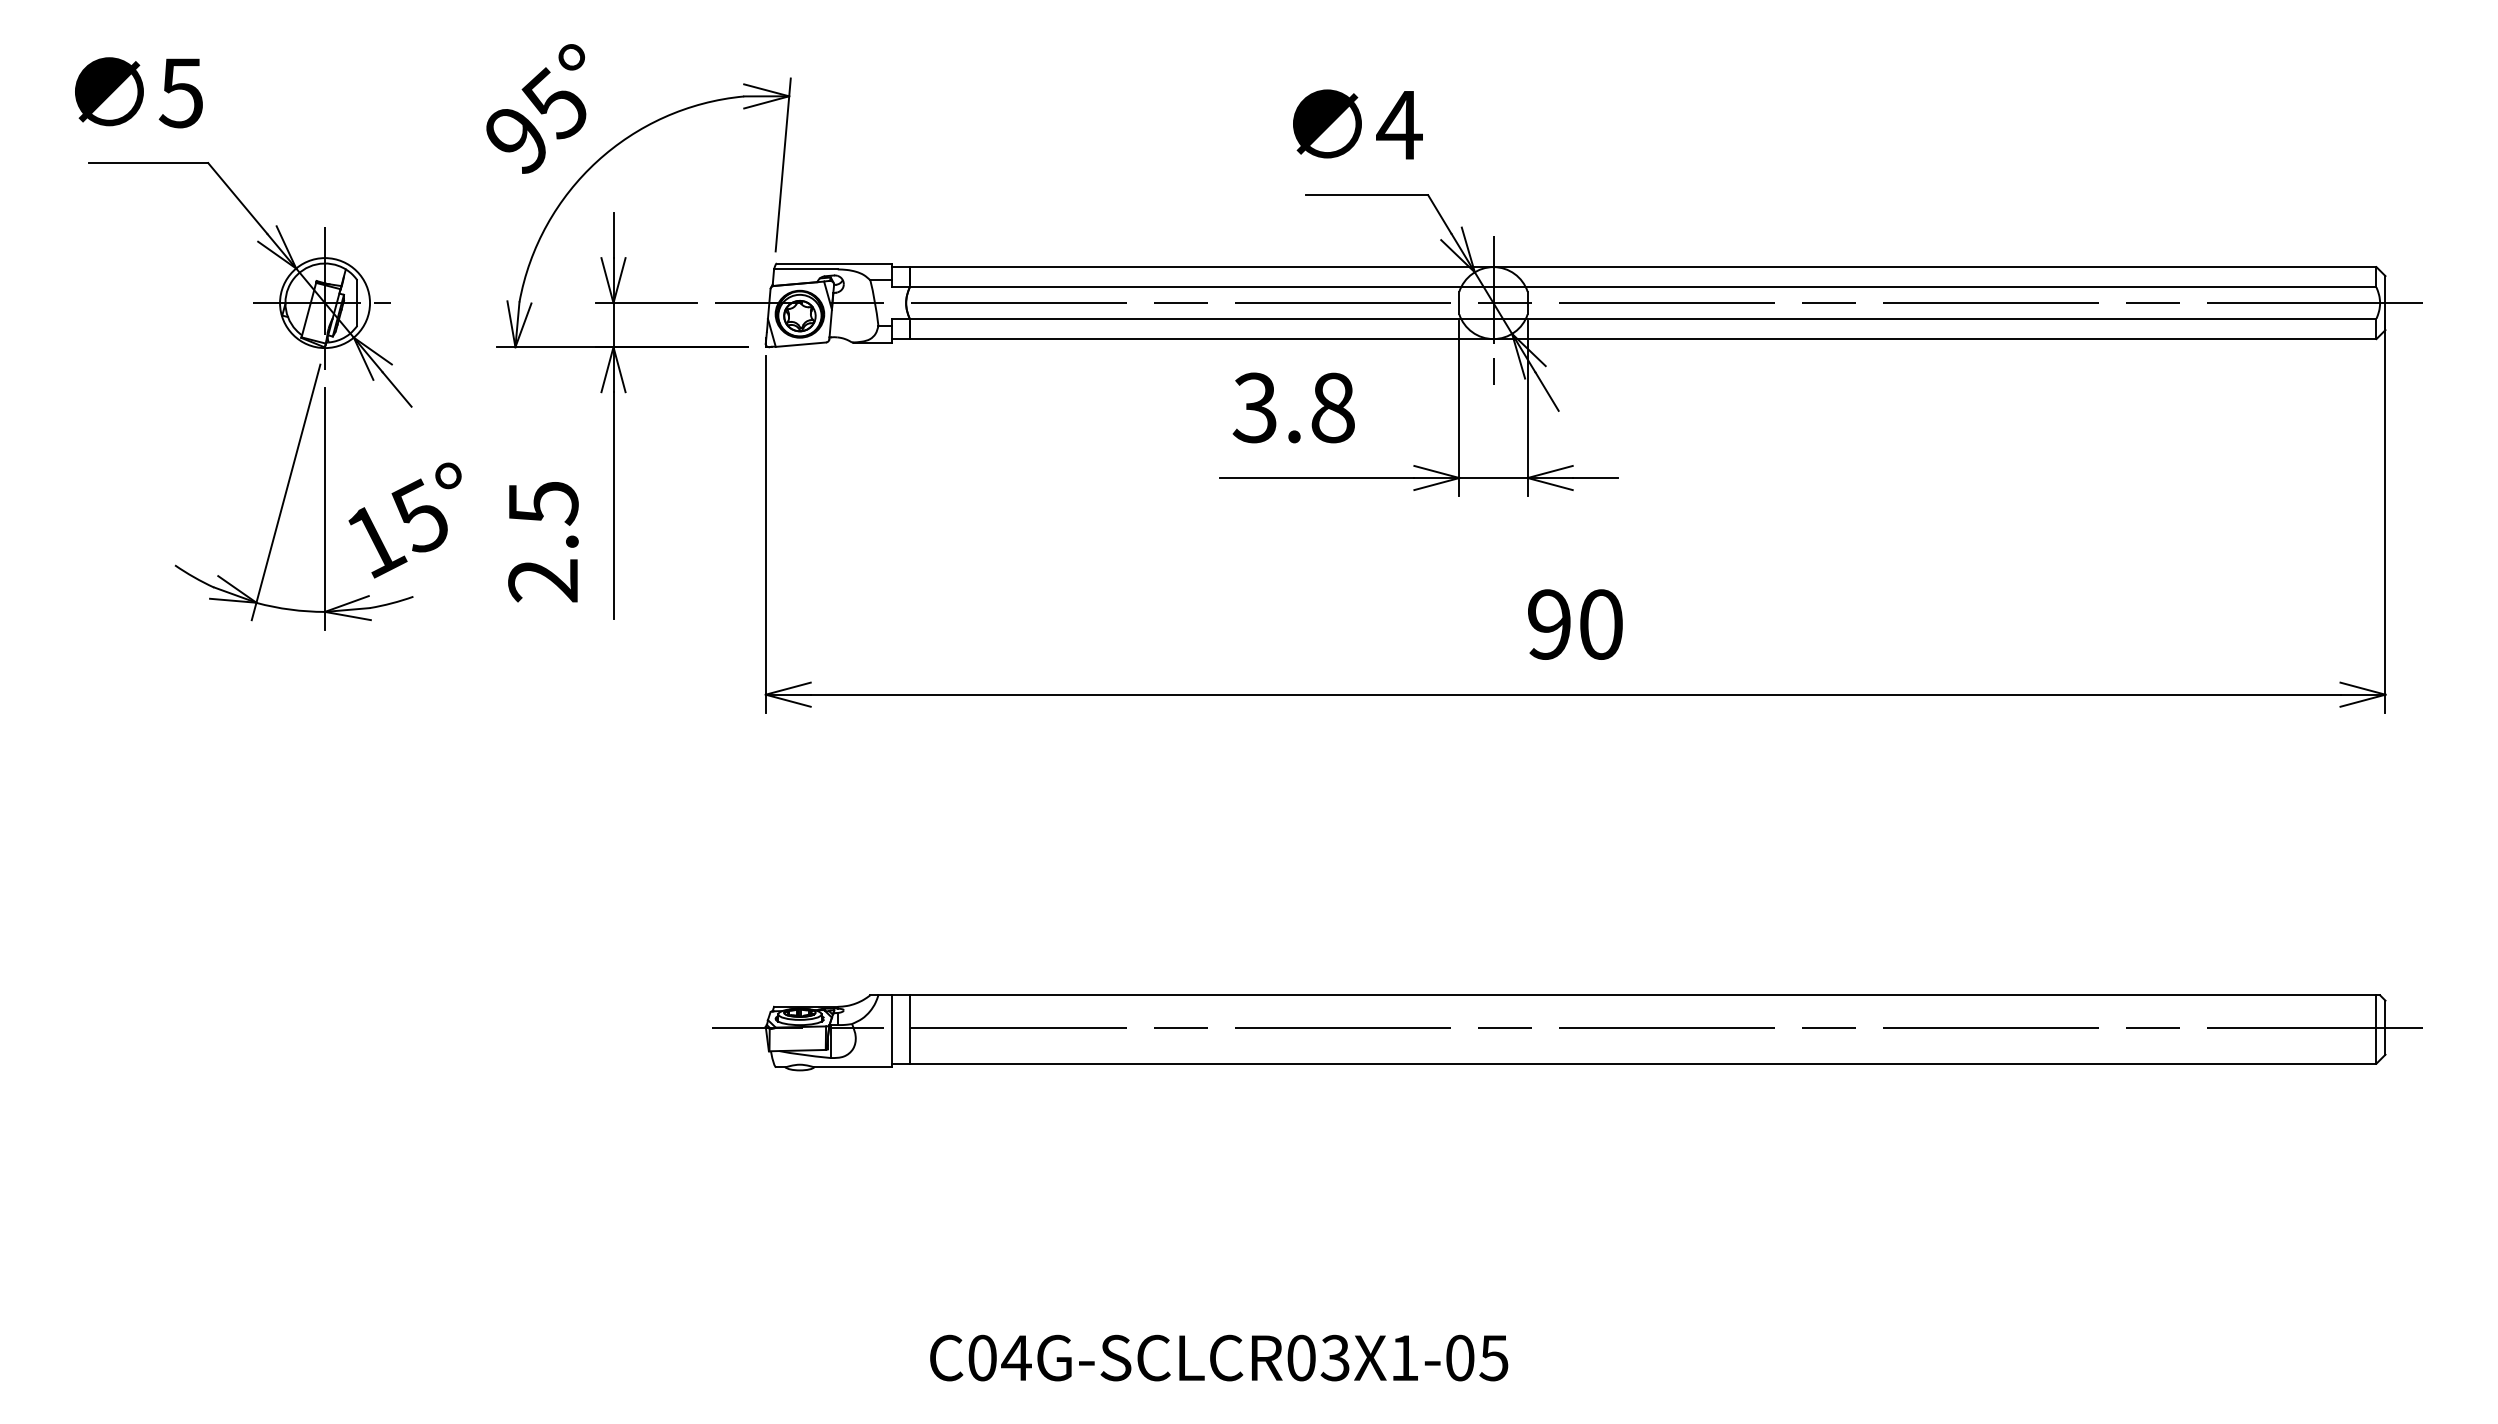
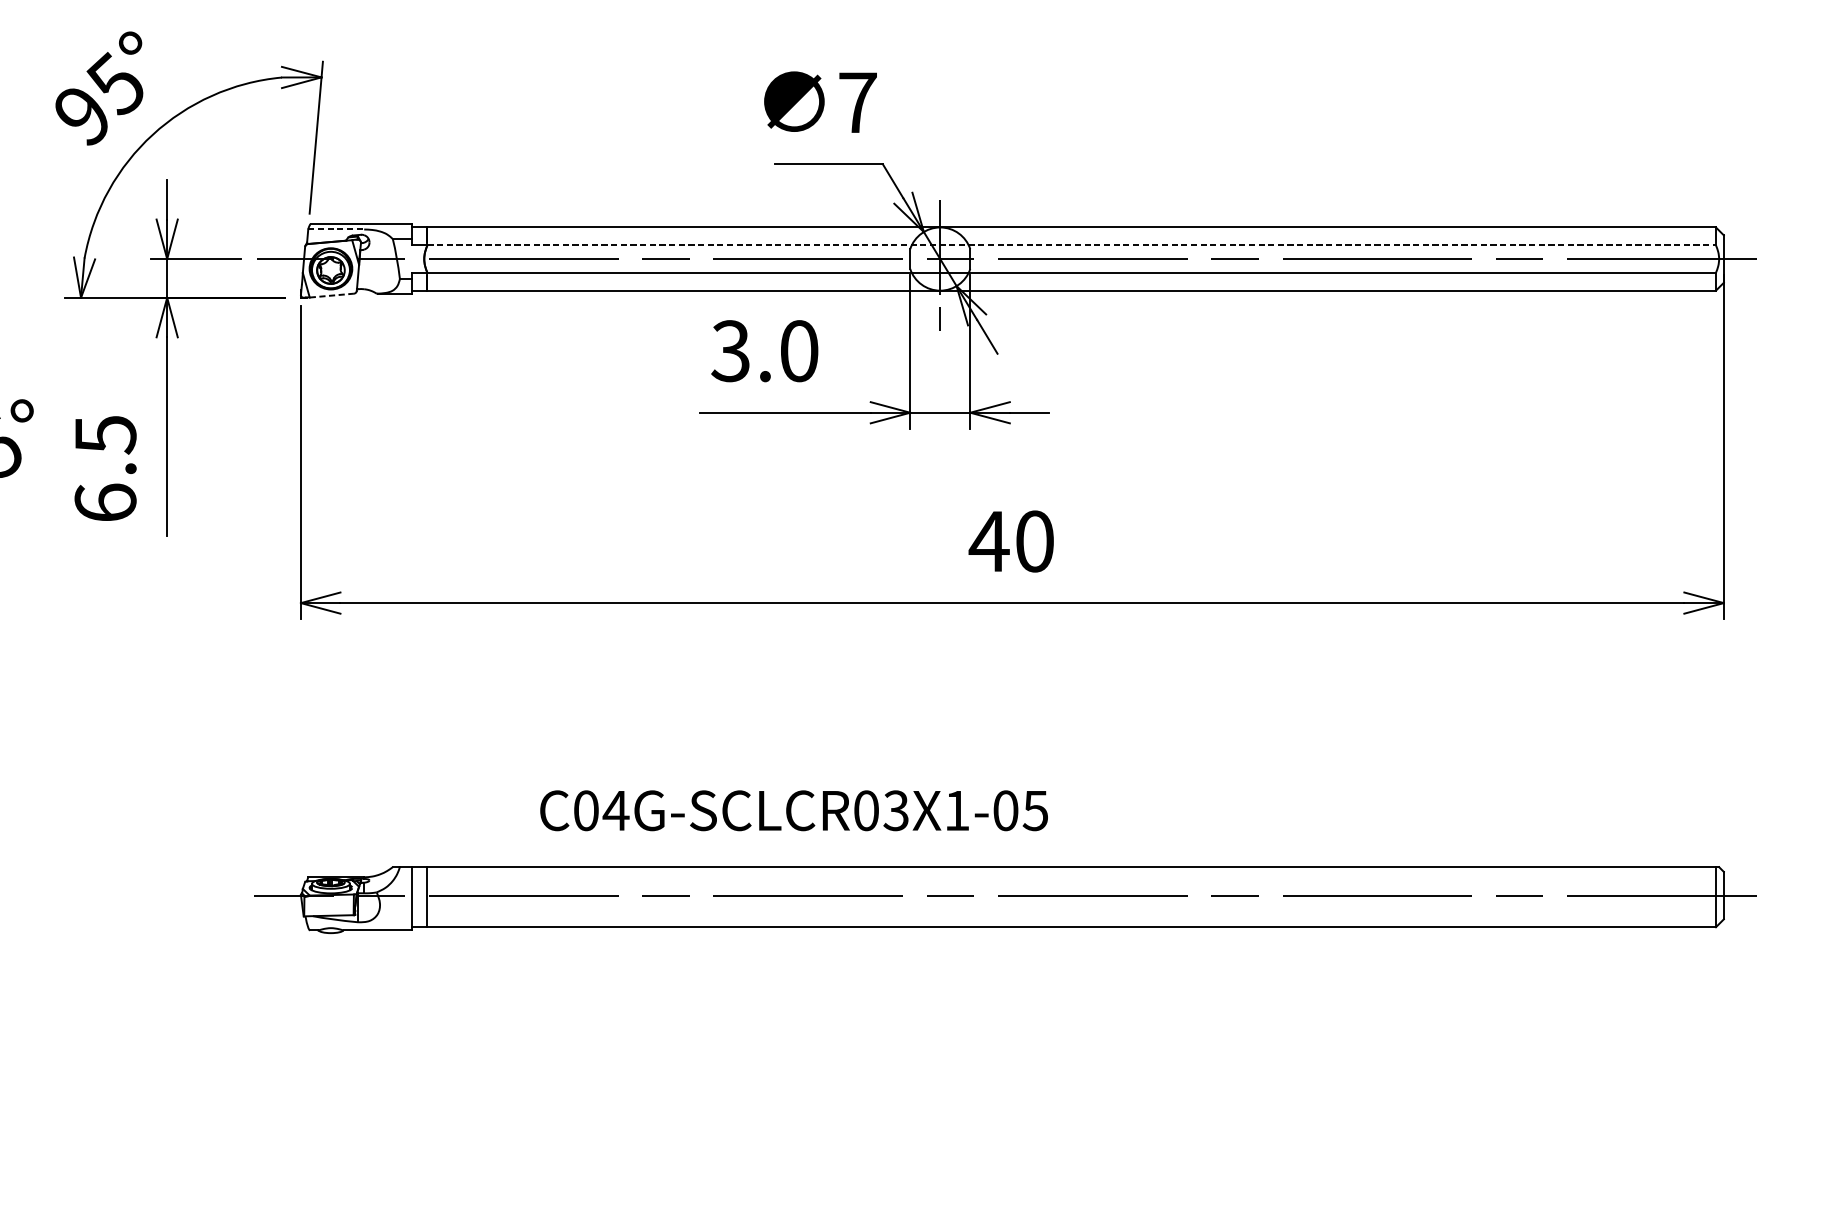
text: (1399, 125) -> (857, 103), 4 -> 7
line: (805, 269) -> (335, 229), solid -> dashed
line: (1643, 287) -> (1072, 245), solid -> dashed
line: (801, 344) -> (332, 295), solid -> dashed
text: (1332, 407) -> (798, 350), 3.8 -> 3.0
text: (543, 580) -> (105, 502), 2.5 -> 6.5
text: (1548, 624) -> (988, 541), 90 -> 40
text: (1219, 1357) -> (794, 810), moved

